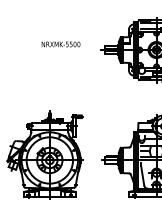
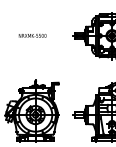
text: (60, 43) -> (32, 35), moved

